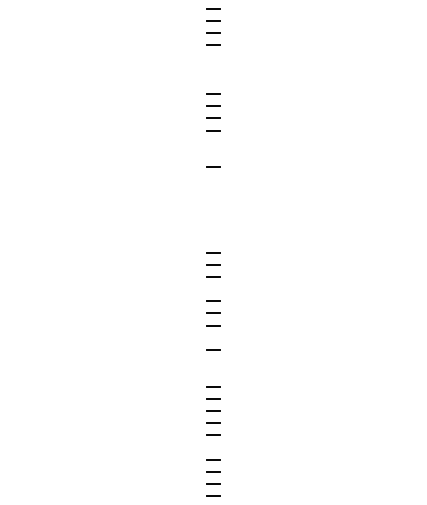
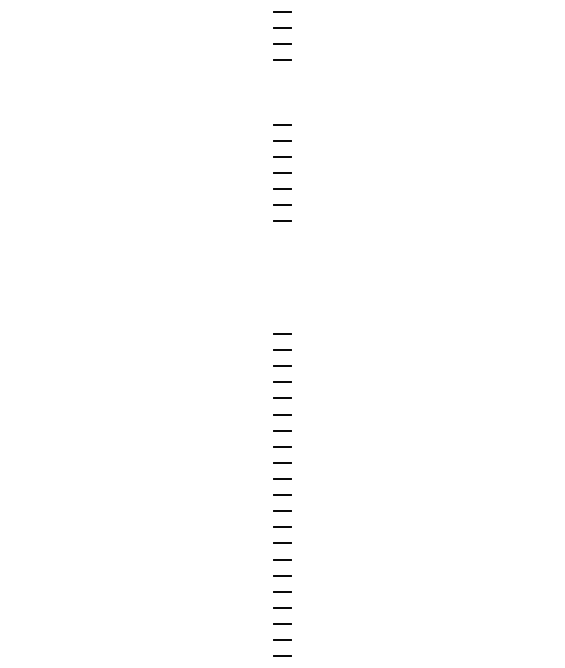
line: (213, 142) -> (282, 188), added
line: (213, 154) -> (282, 204), added
line: (213, 288) -> (282, 381), added
line: (213, 337) -> (282, 446), added
line: (213, 361) -> (282, 478), added
line: (213, 373) -> (282, 494), added
line: (213, 446) -> (282, 590), added

